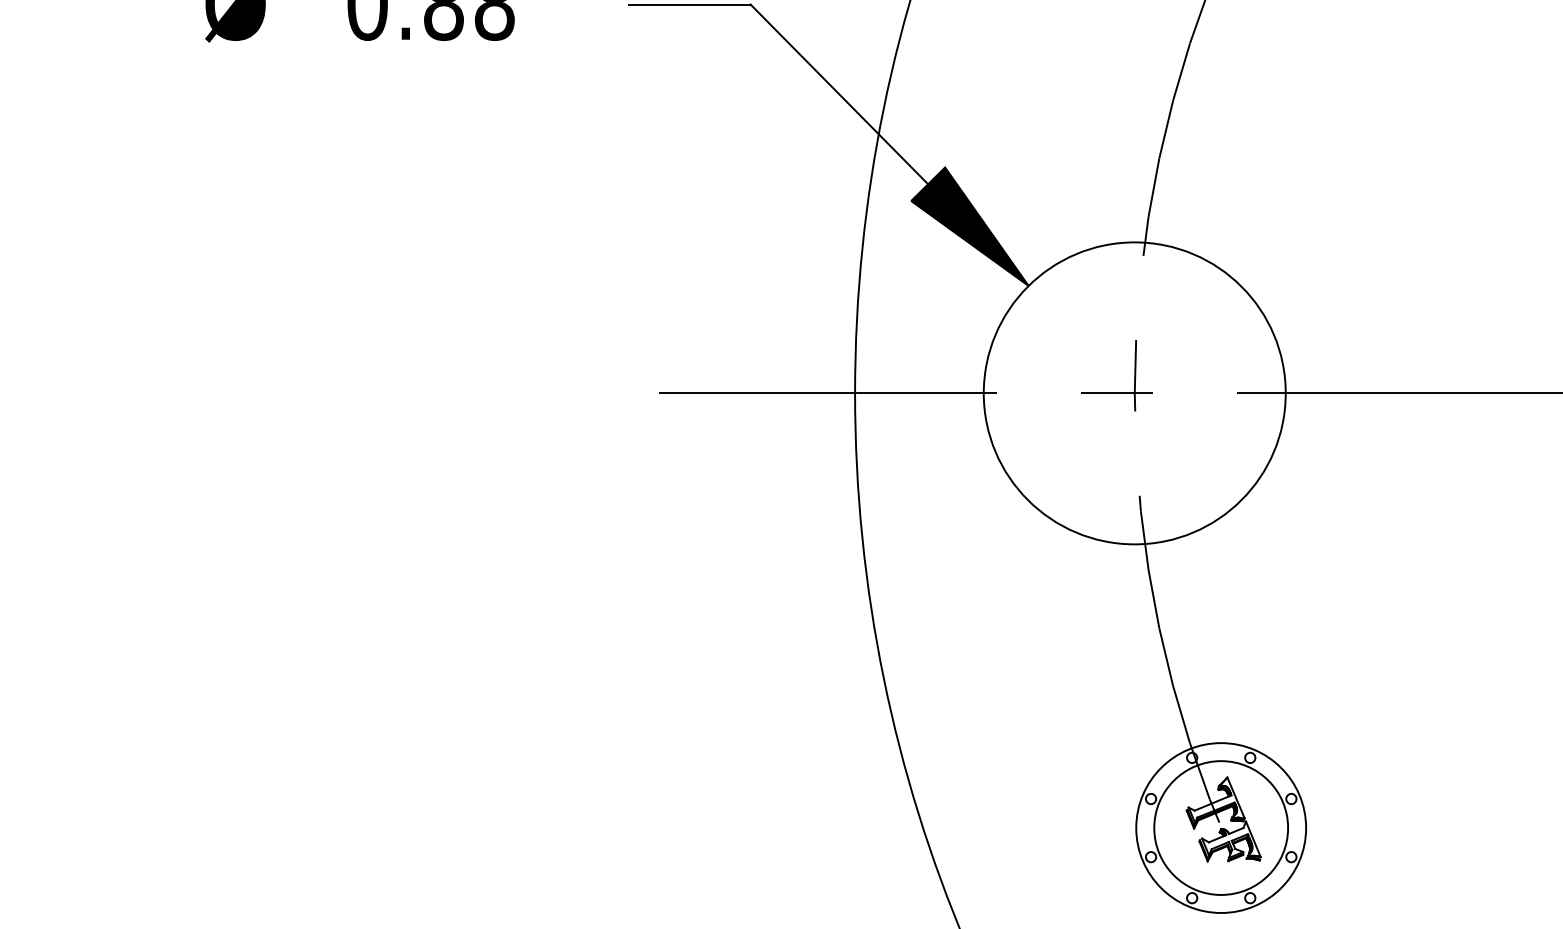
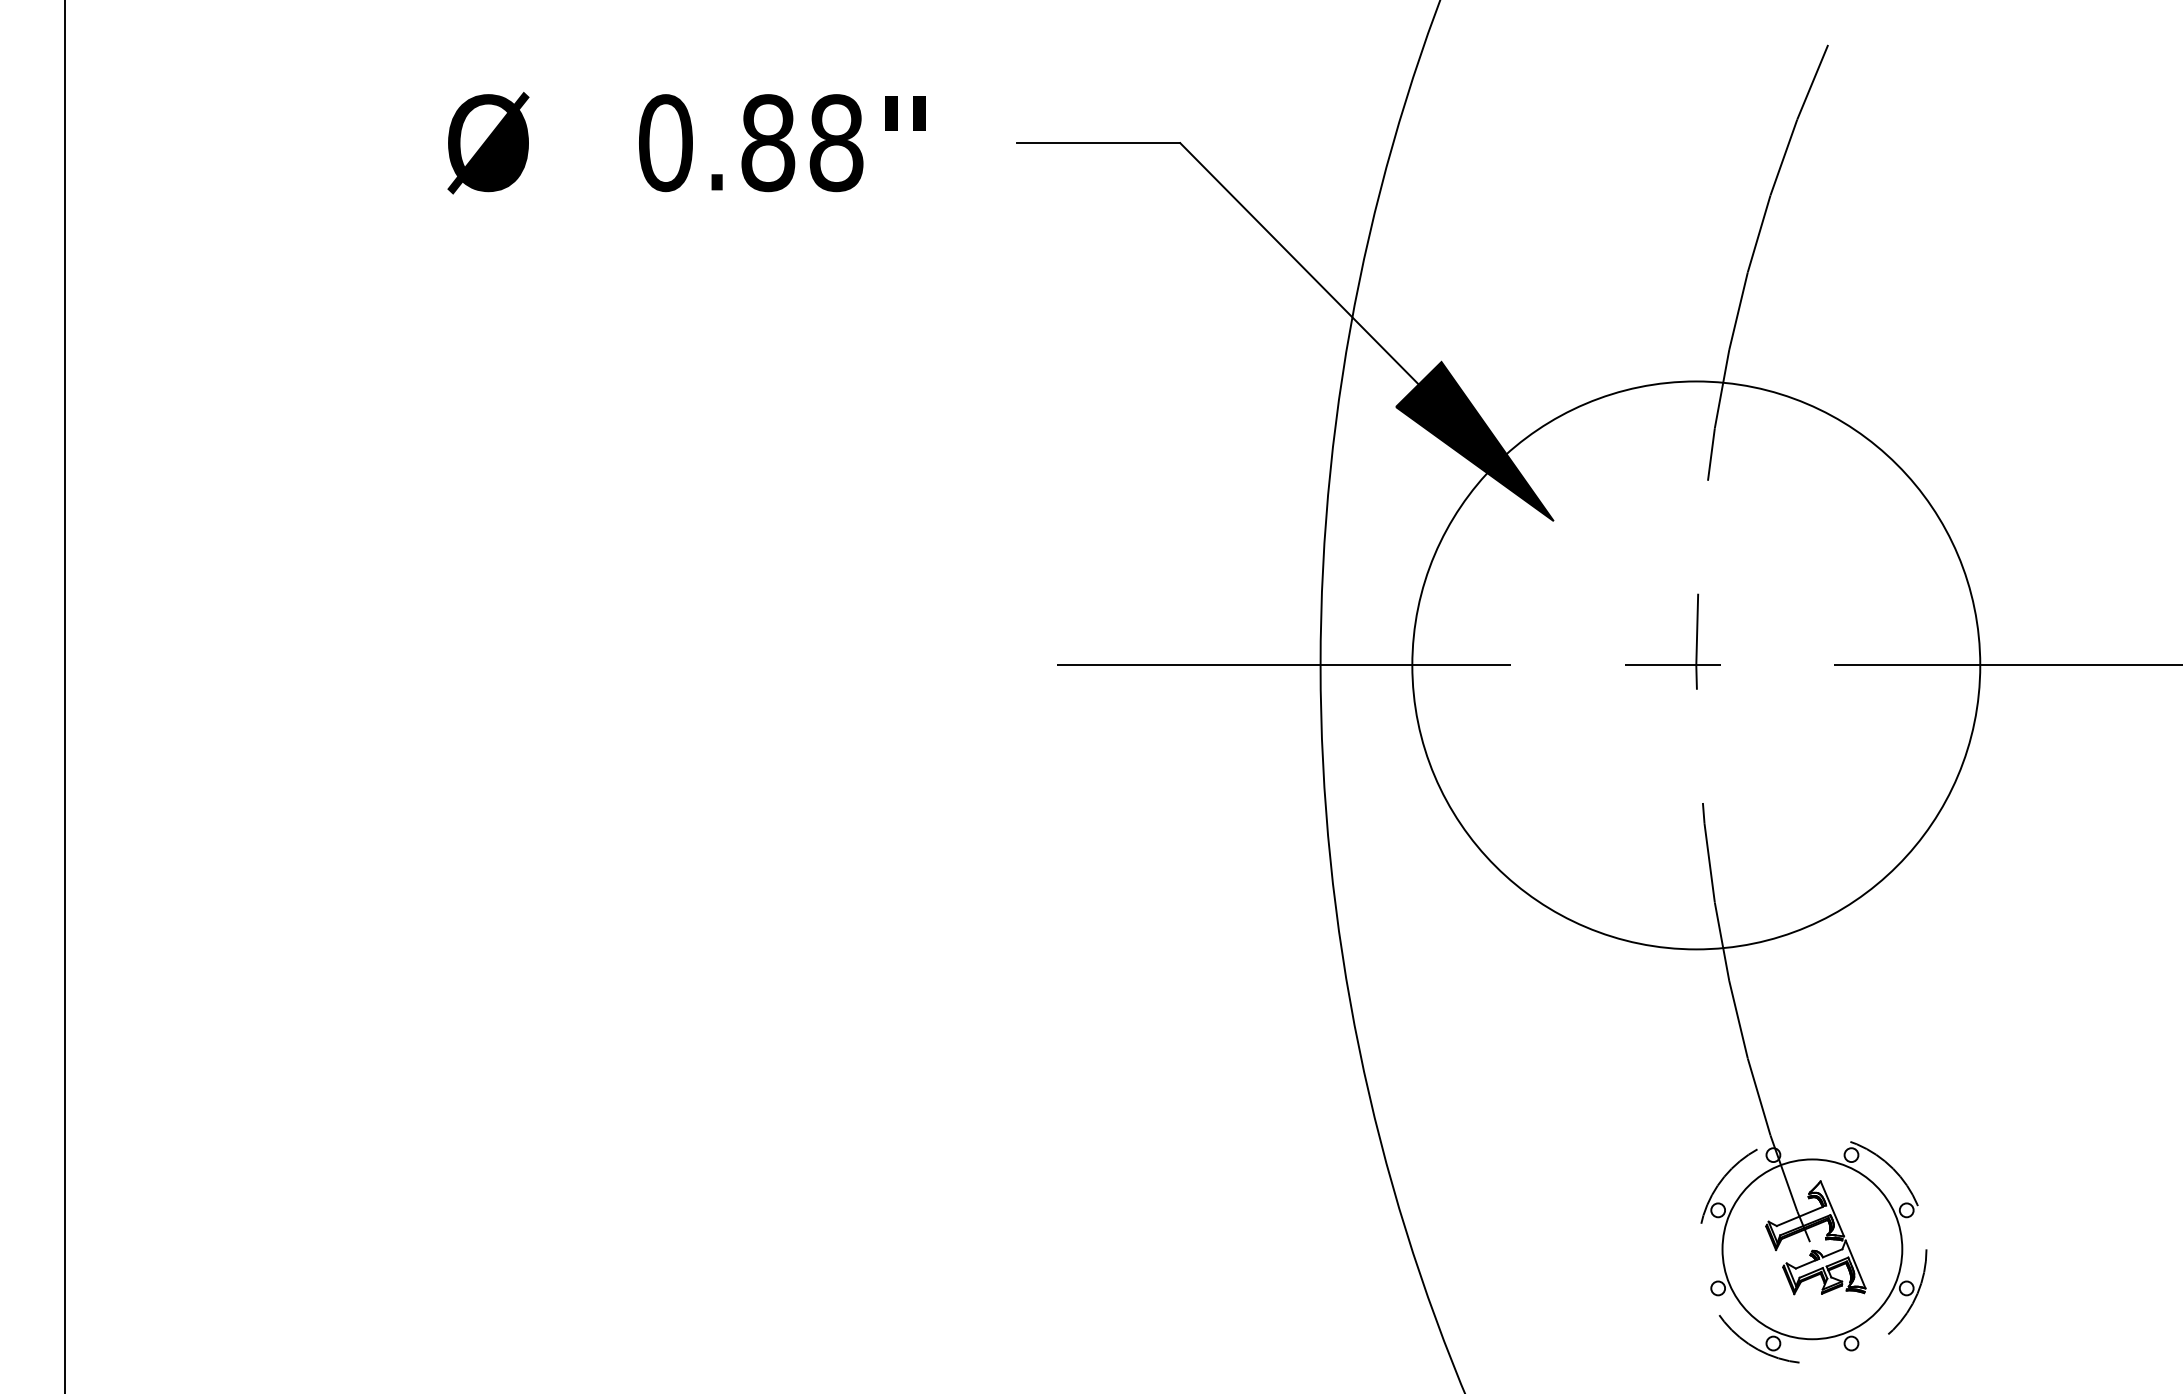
circle: (1134, 393) -> (1696, 665), size x1.4
circle: (1221, 828) -> (1812, 1249), solid -> dashed

